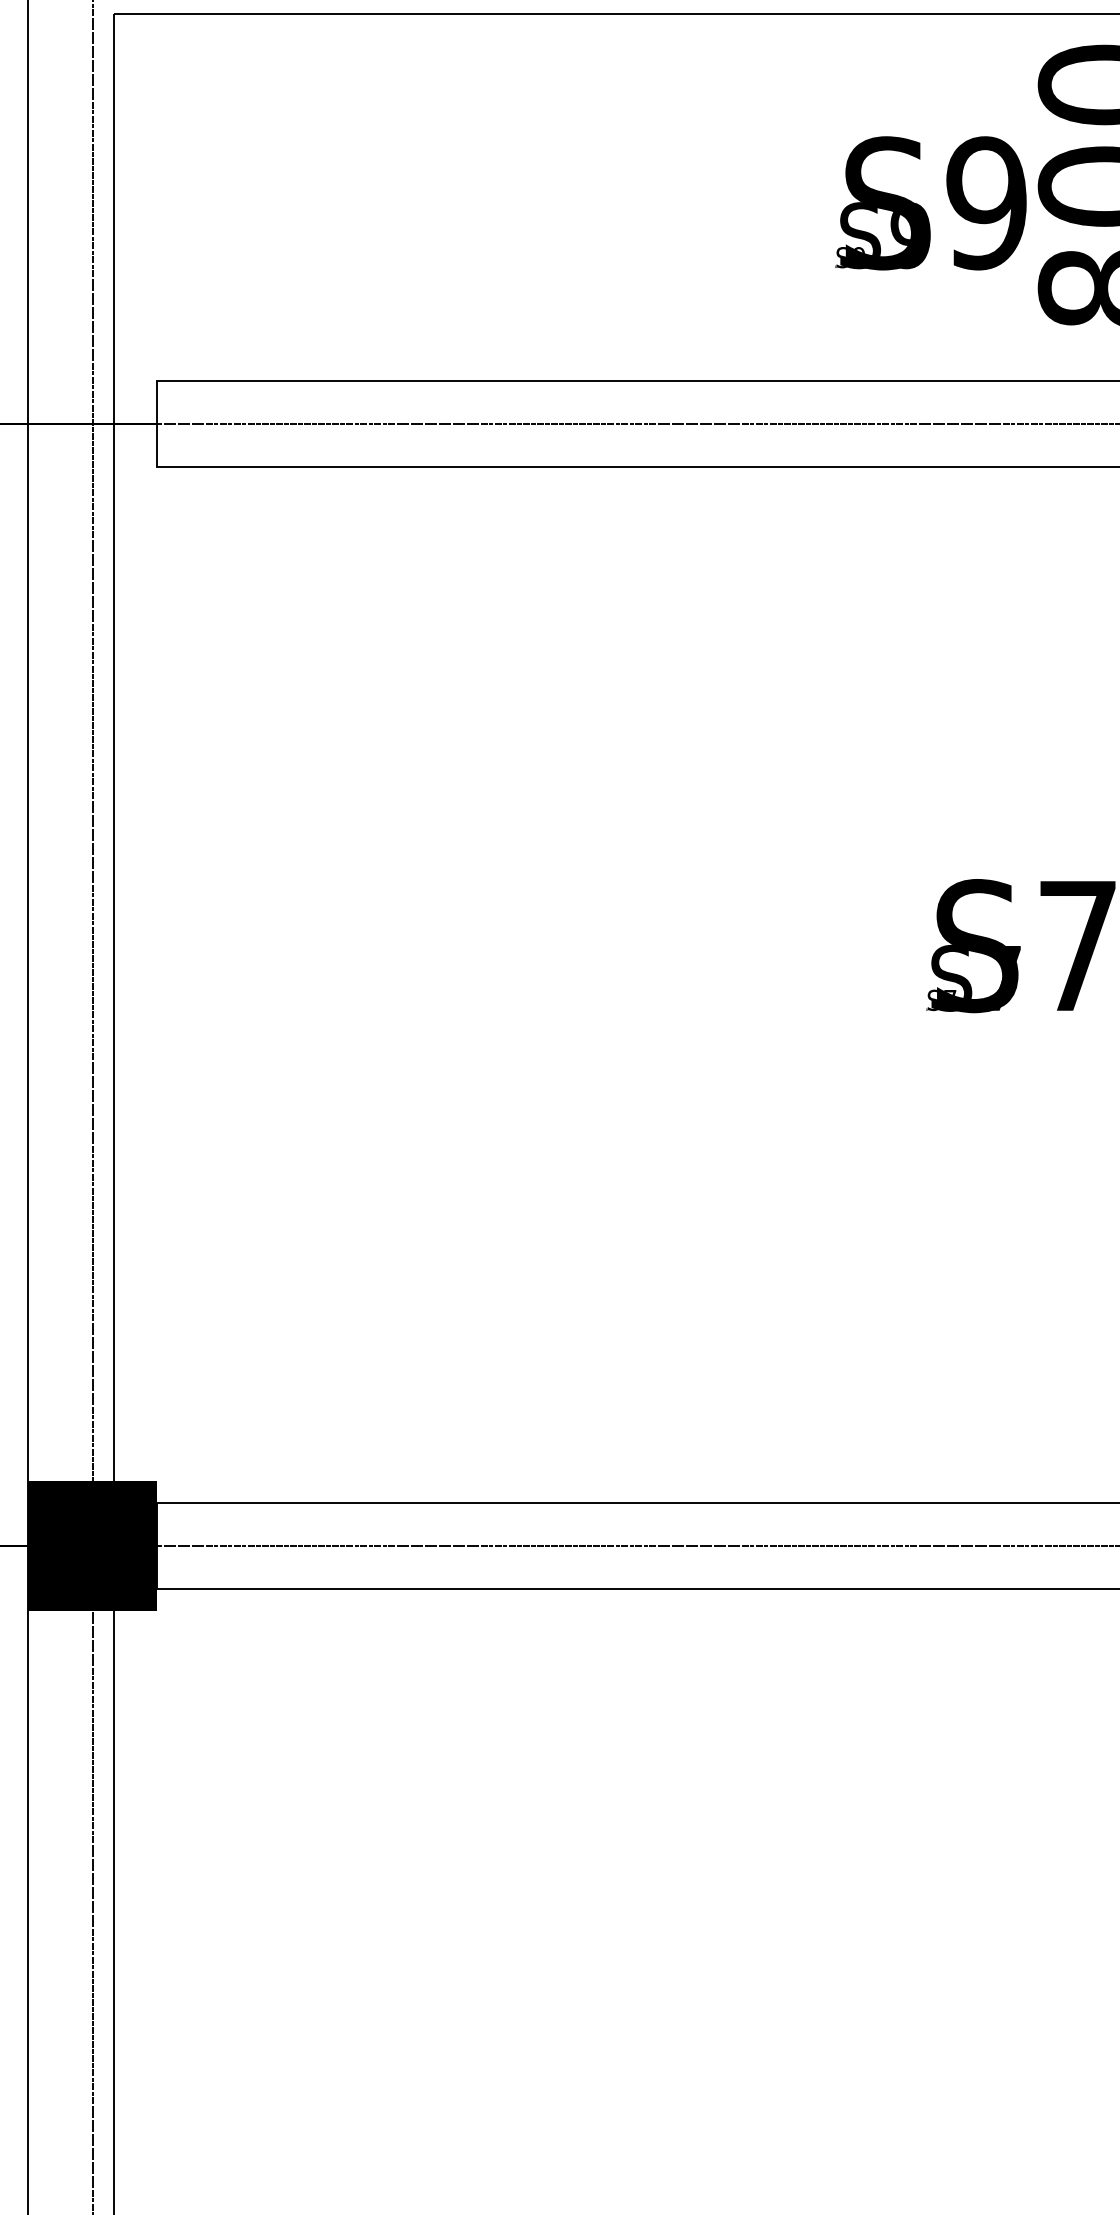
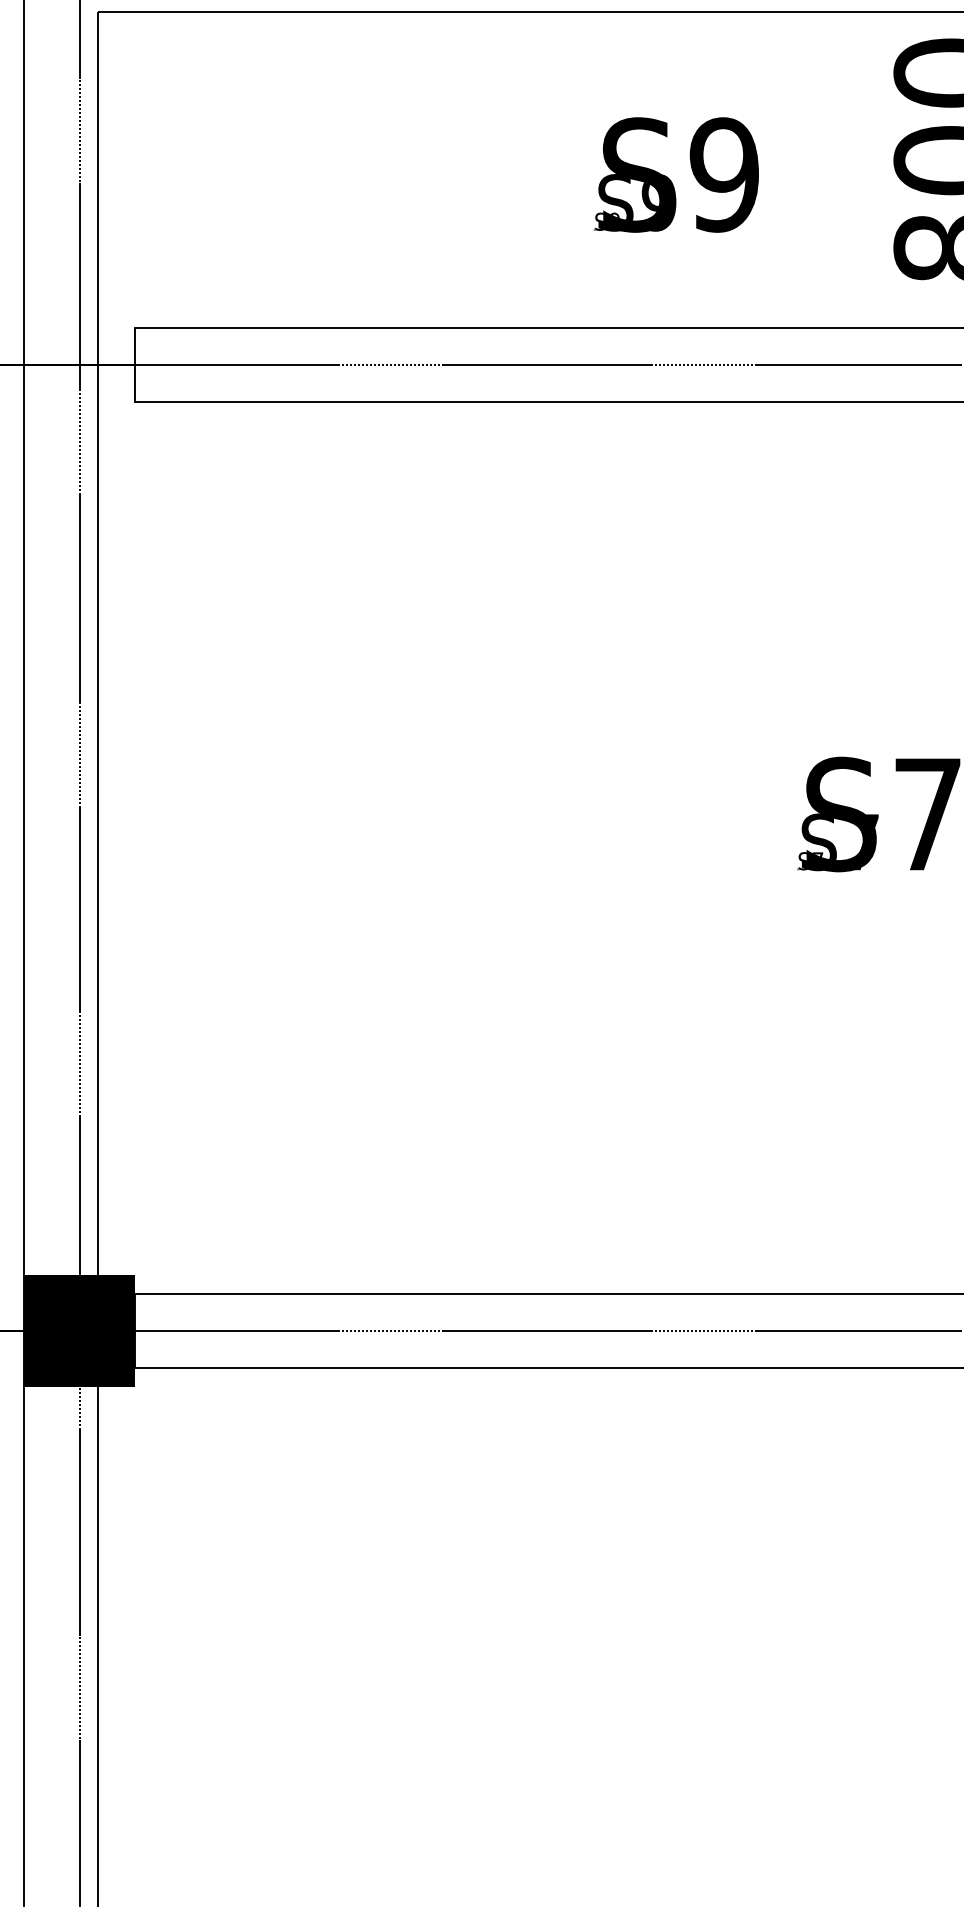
text: (930, 203) -> (676, 175), moved

